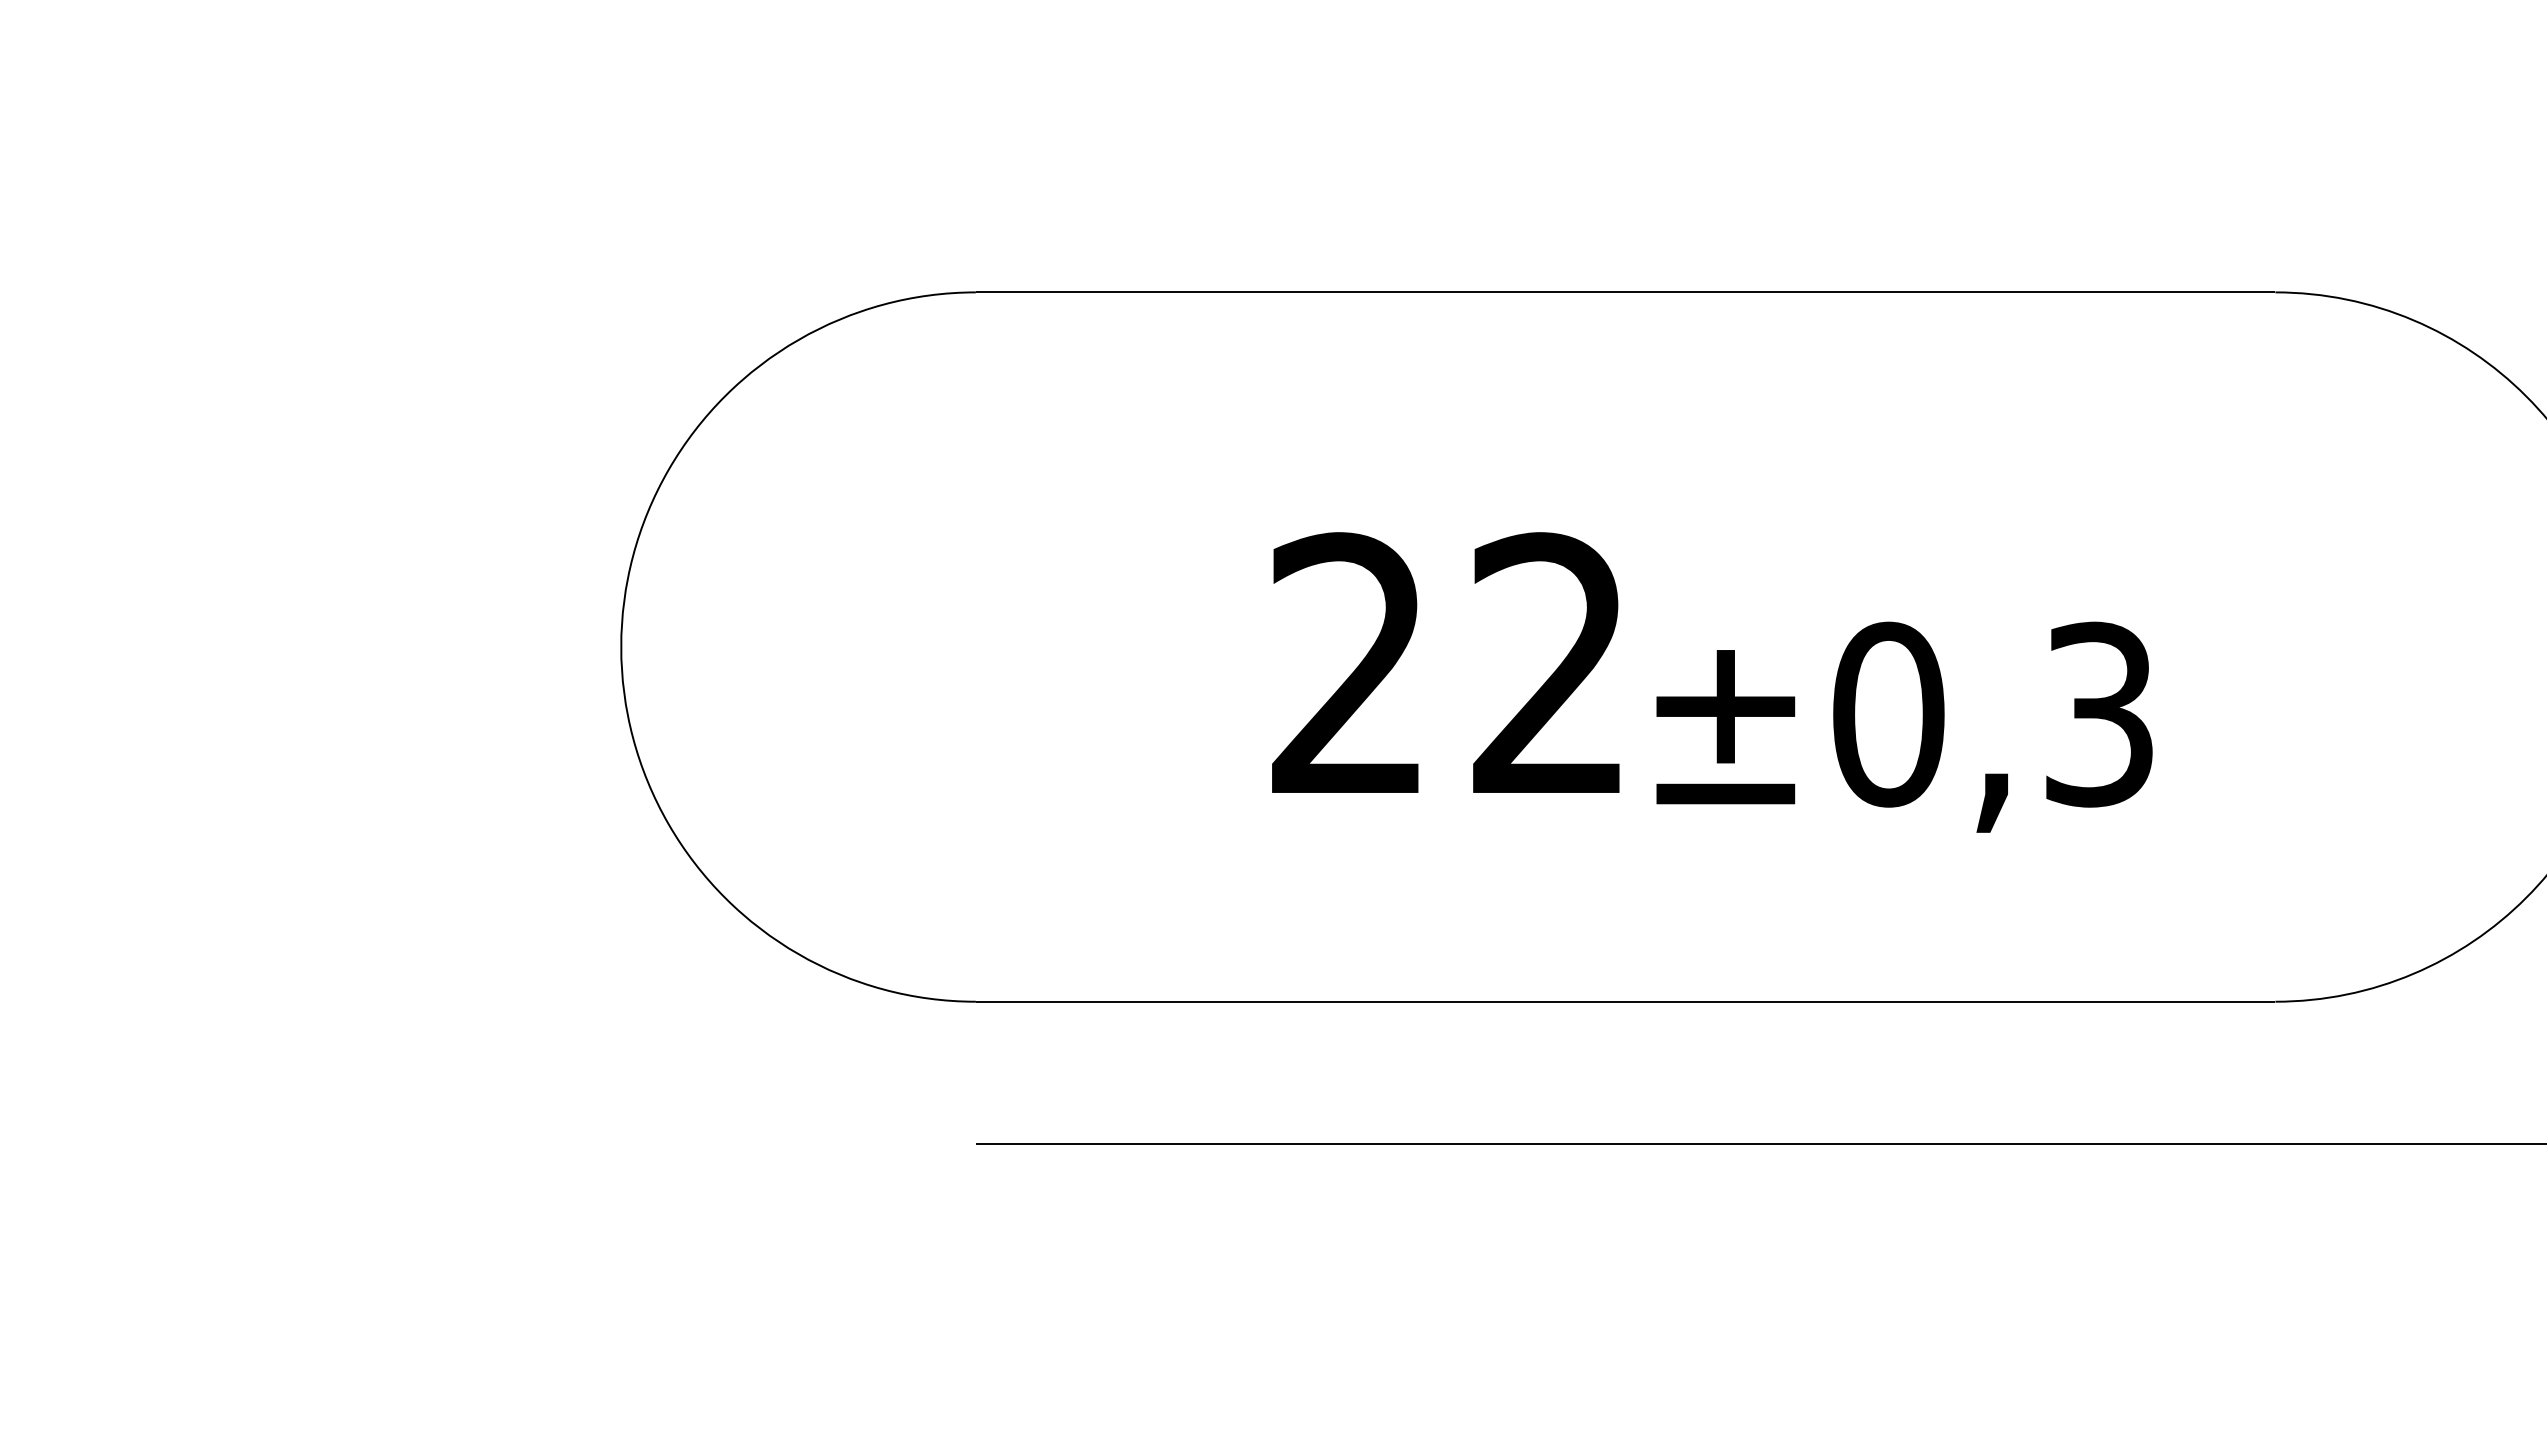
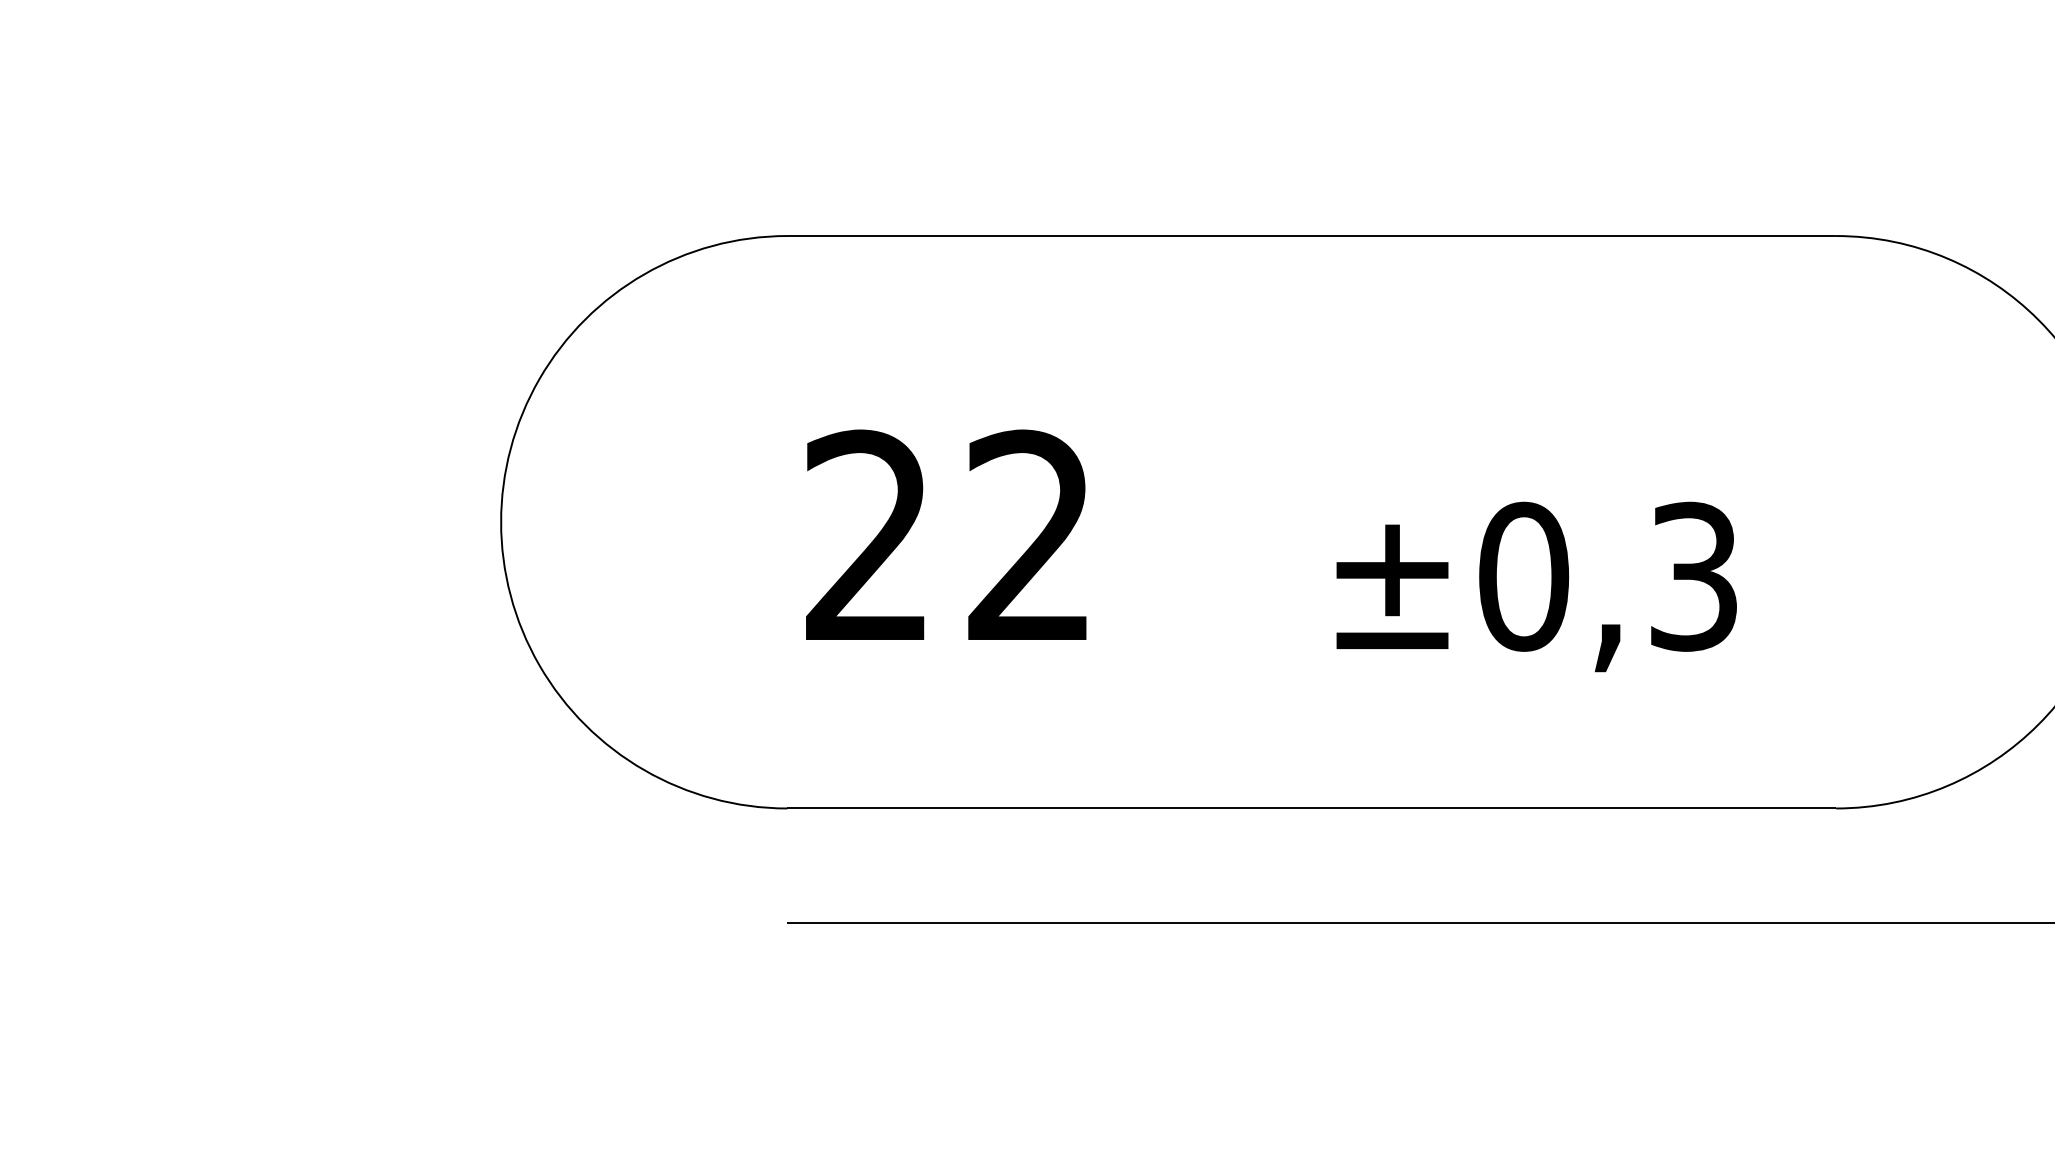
text: (1445, 662) -> (945, 534), moved

